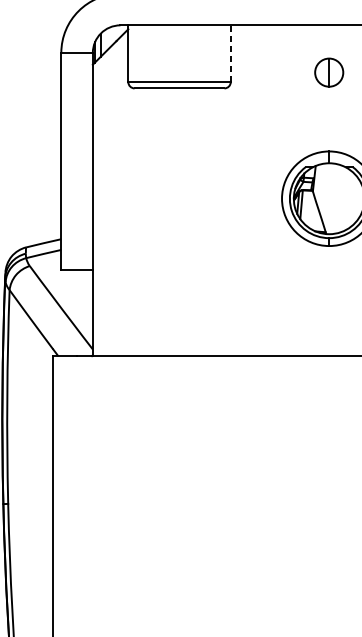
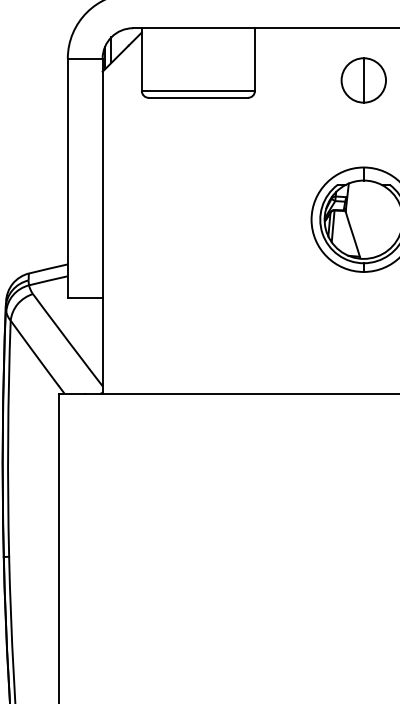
line: (230, 53) -> (254, 59), dashed -> solid
part: (329, 72) -> (363, 80), size x1.43

